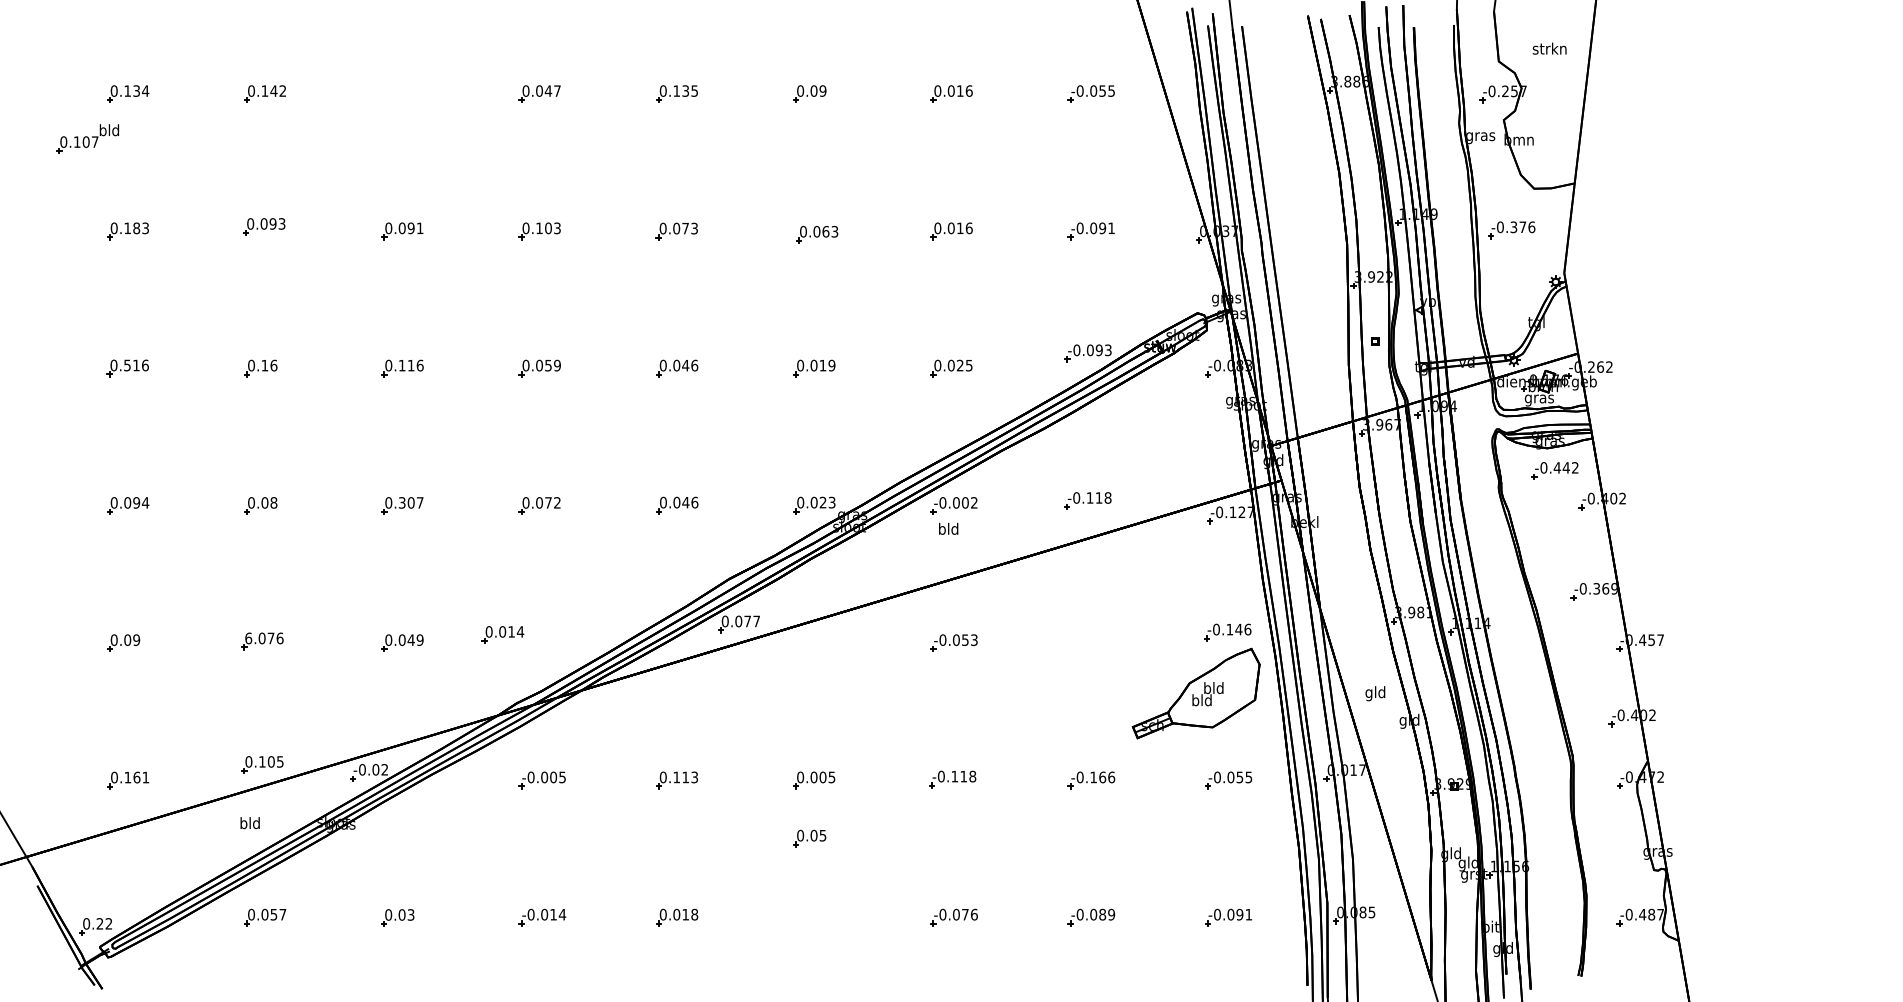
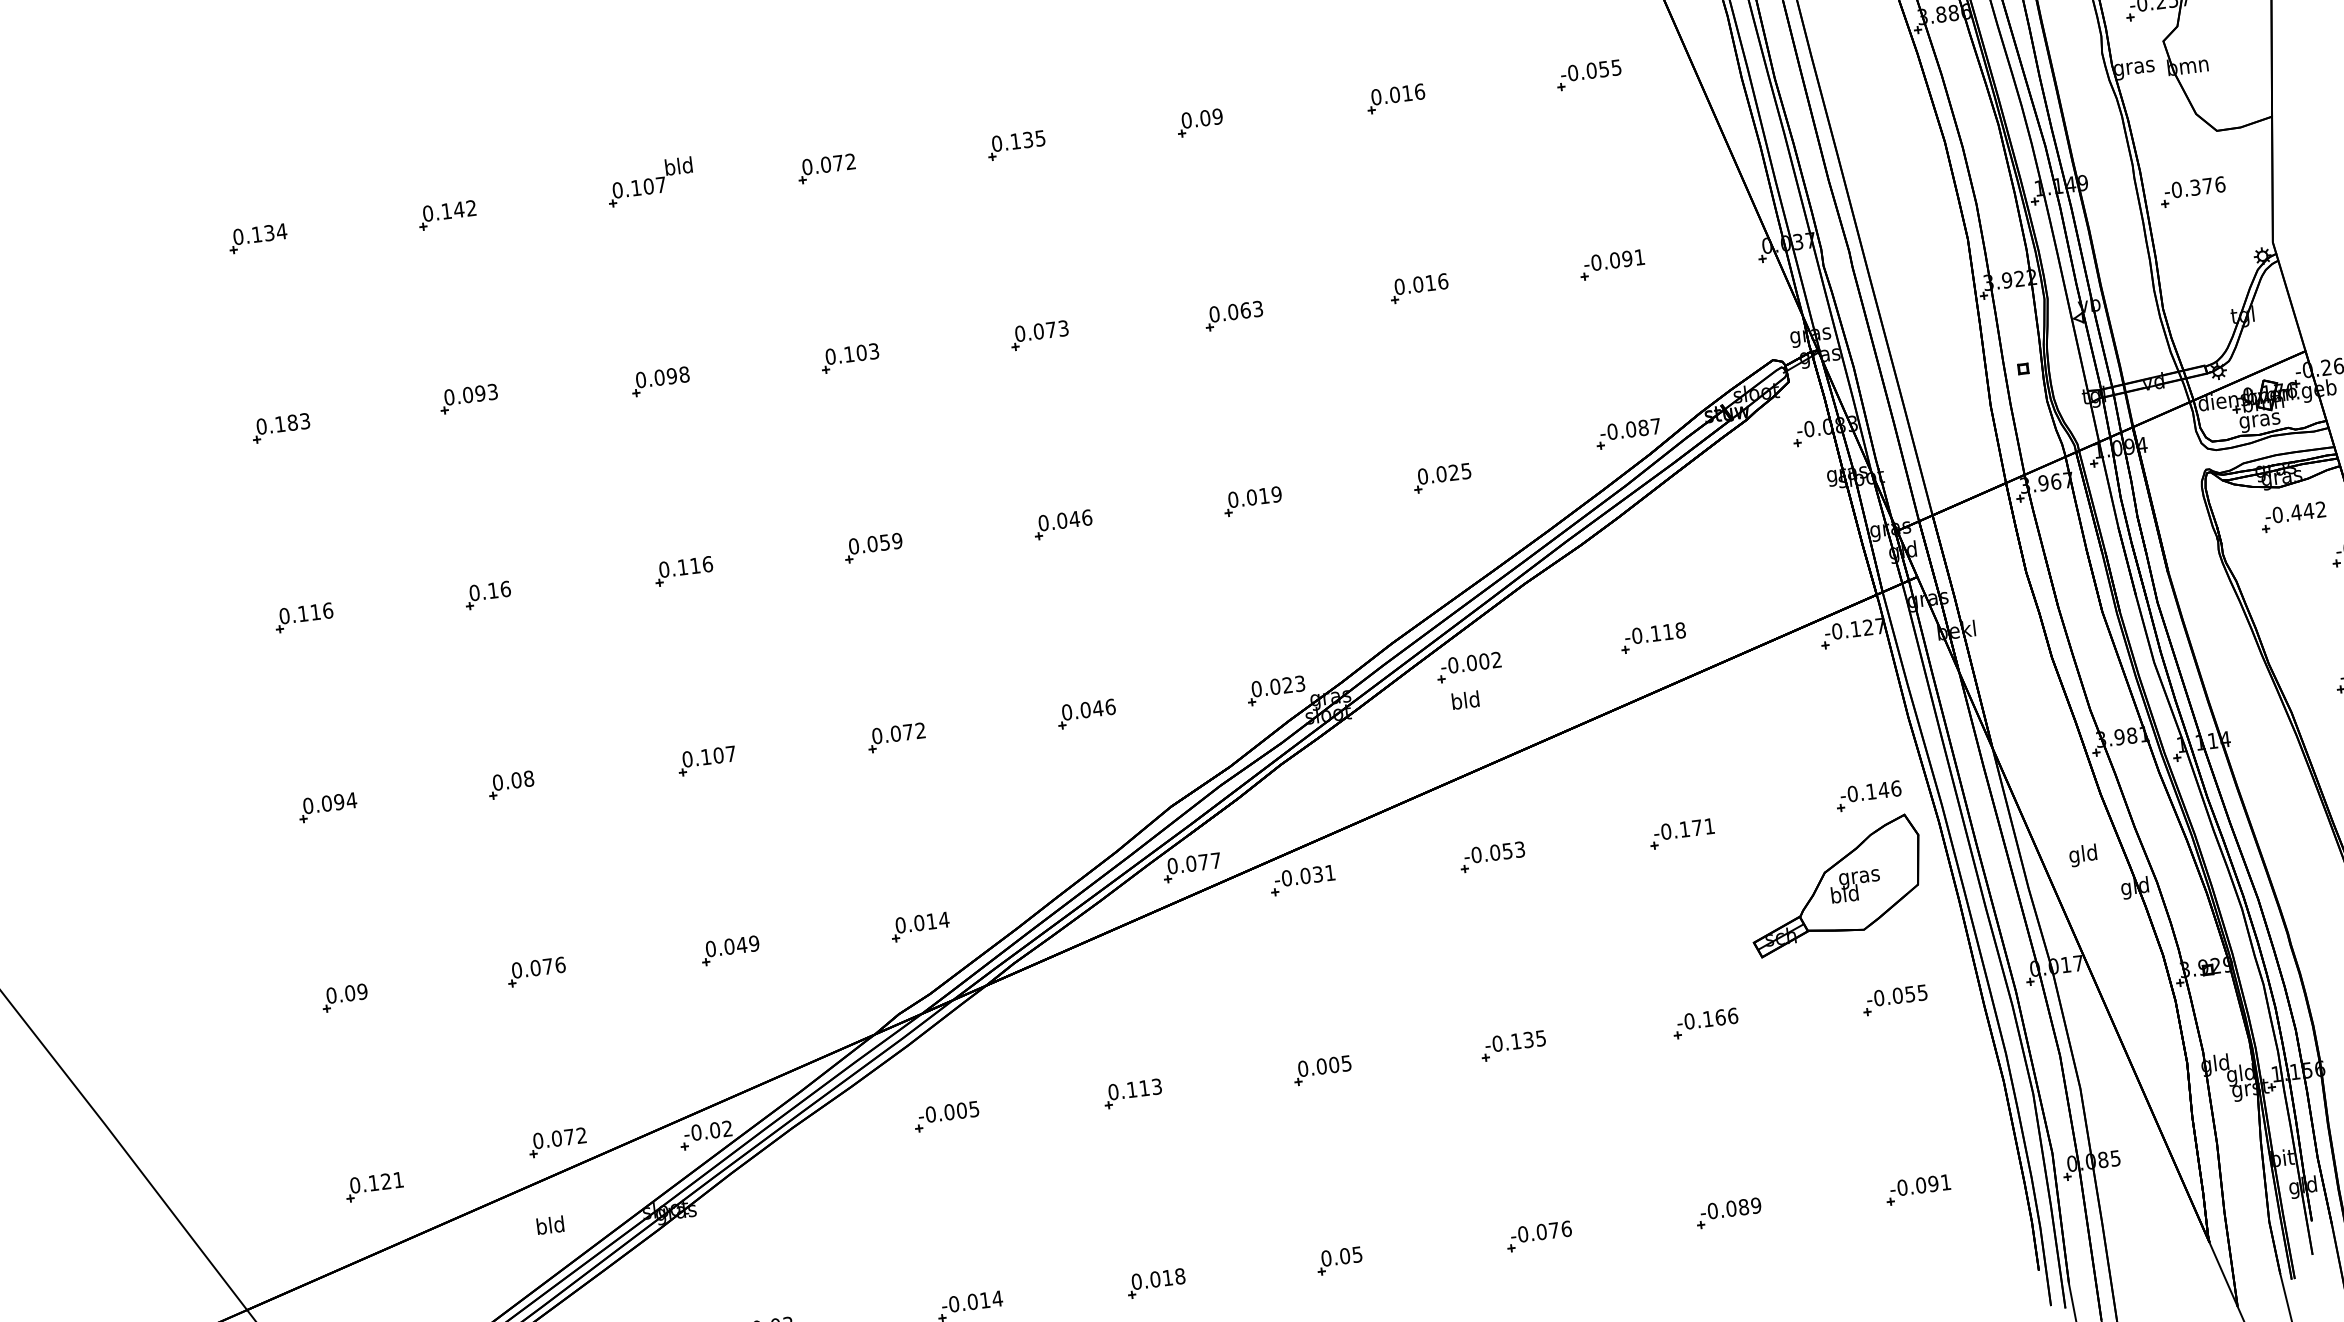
text: (552, 90) -> (843, 161), 0.047 -> 0.072
part: (87, 138) -> (649, 181), moved
text: (419, 228) -> (683, 374), 0.091 -> 0.098
text: (1103, 350) -> (1649, 427), -0.093 -> -0.087
text: (127, 365) -> (303, 613), 0.516 -> 0.116
text: (401, 502) -> (705, 756), 0.307 -> 0.107
part: (502, 634) -> (919, 926), moved
text: (248, 637) -> (516, 969), 6.076 -> 0.076
part: (816, 642) -> (1302, 879), added
part: (1090, 642) -> (1680, 833), added
text: (1213, 689) -> (1858, 877), bld -> gras
text: (270, 761) -> (568, 1136), 0.105 -> 0.072
text: (968, 776) -> (1535, 1039), -0.118 -> -0.135
text: (136, 777) -> (385, 1181), 0.161 -> 0.121
part: (809, 838) -> (1339, 1260), moved

